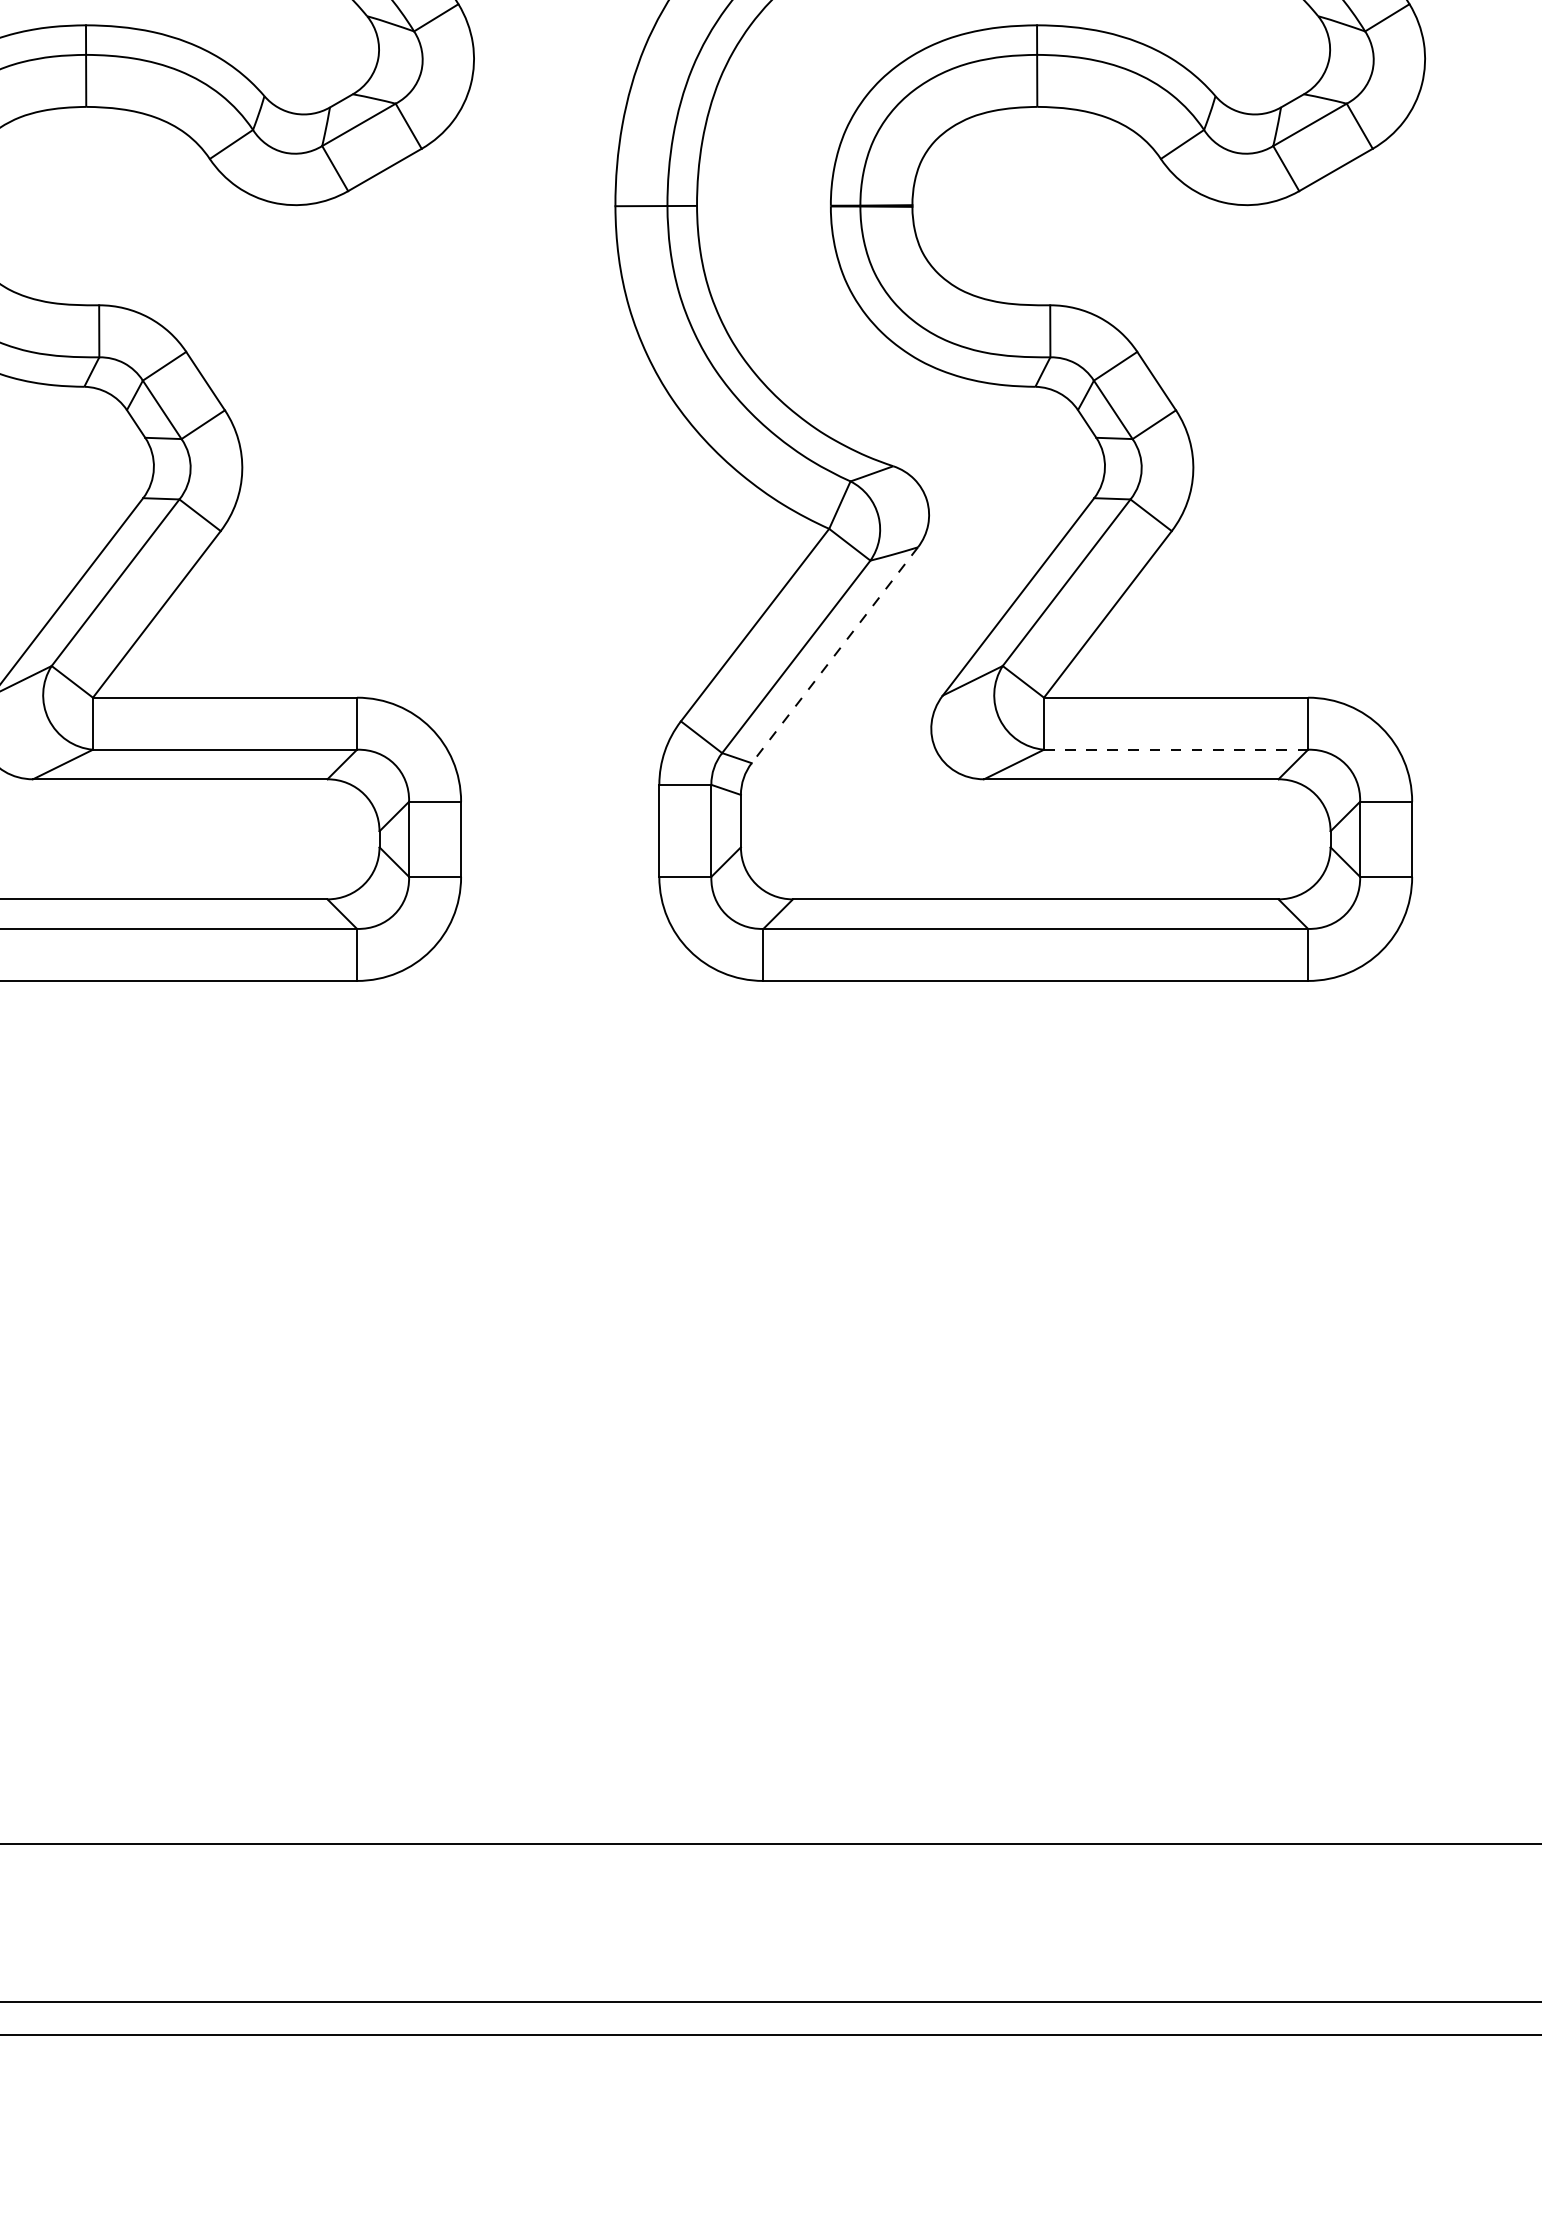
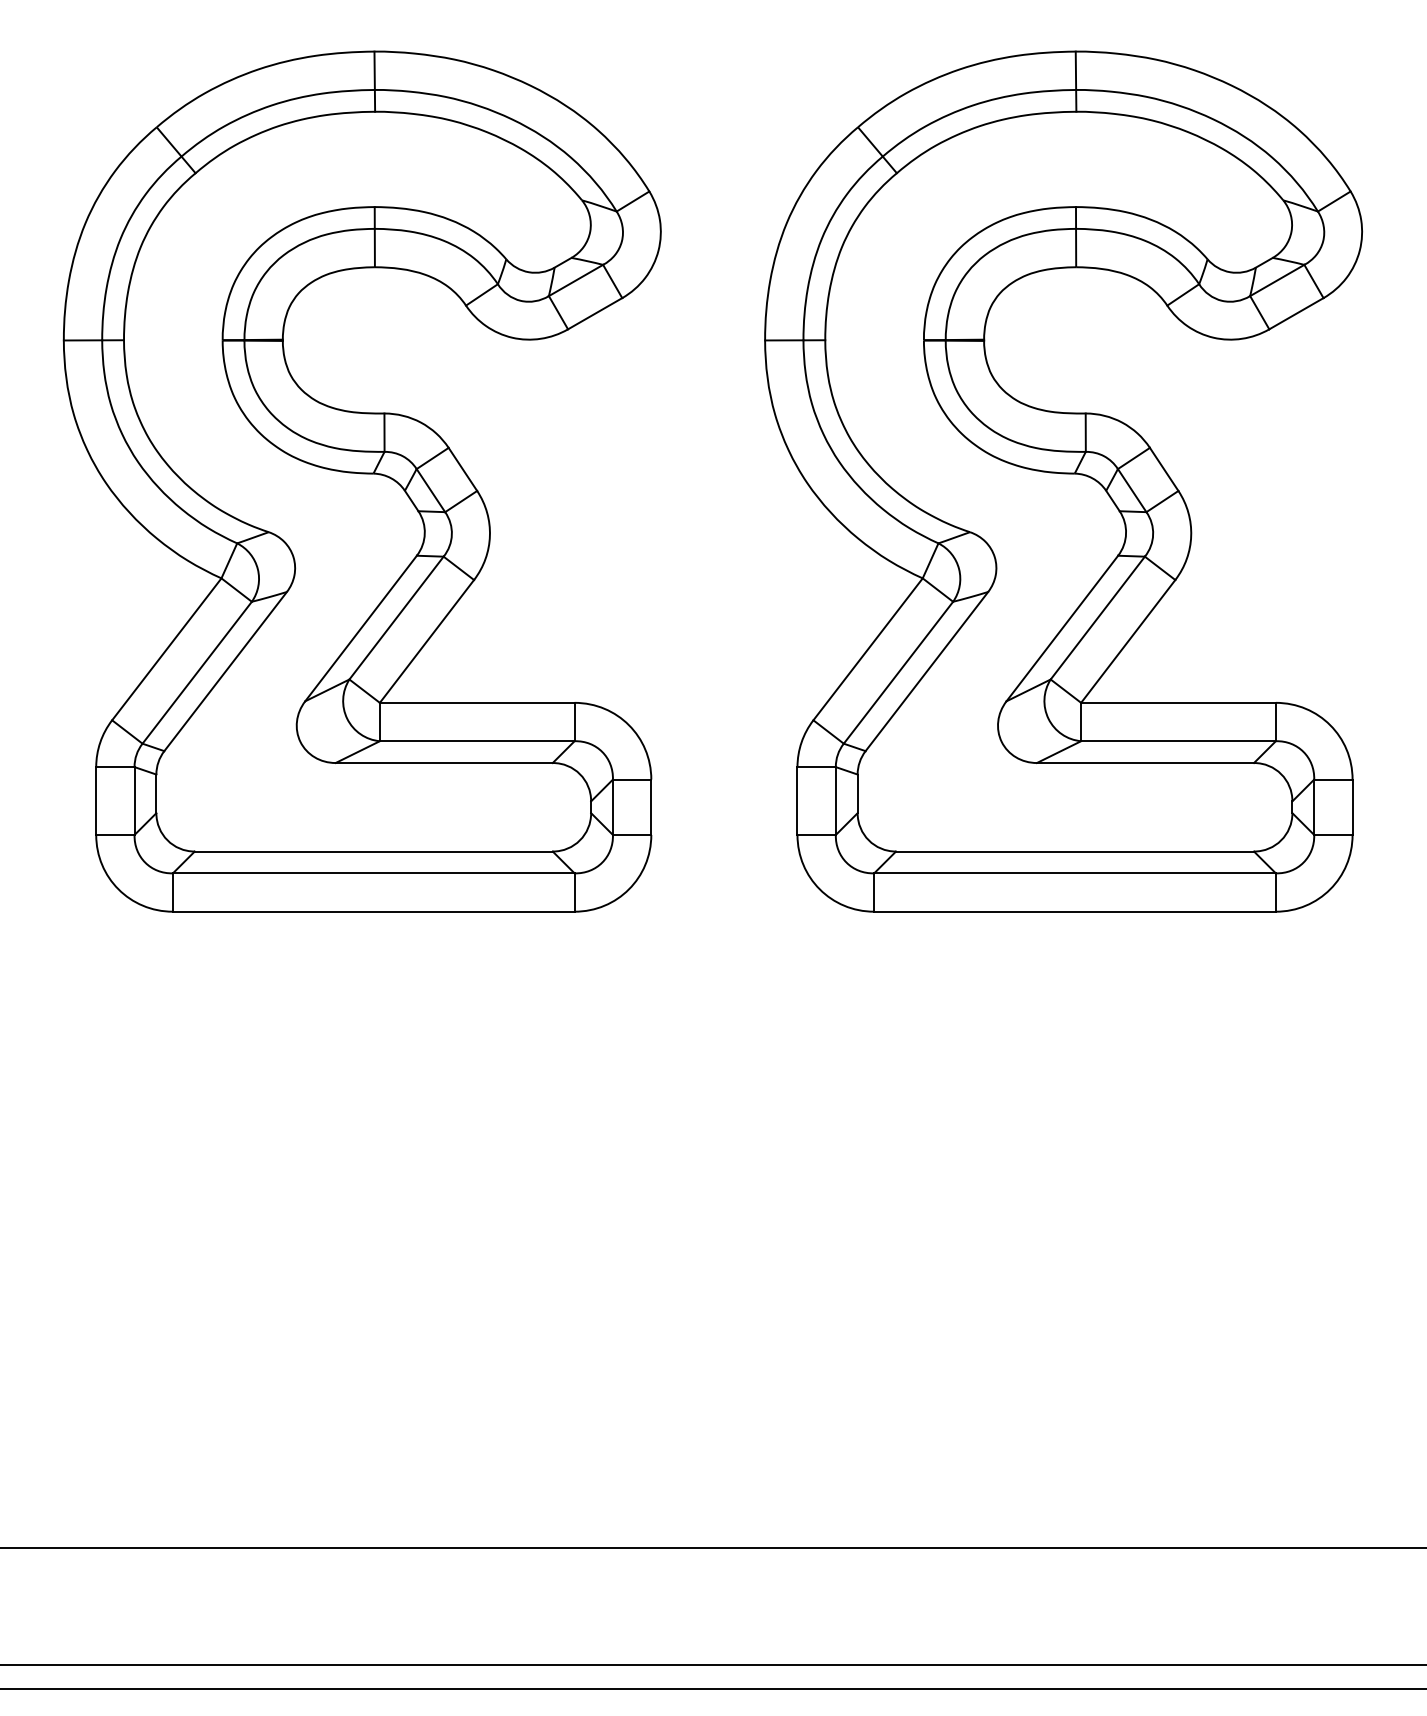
line: (834, 655) -> (926, 671), dashed -> solid
line: (1176, 750) -> (1178, 741), dashed -> solid

